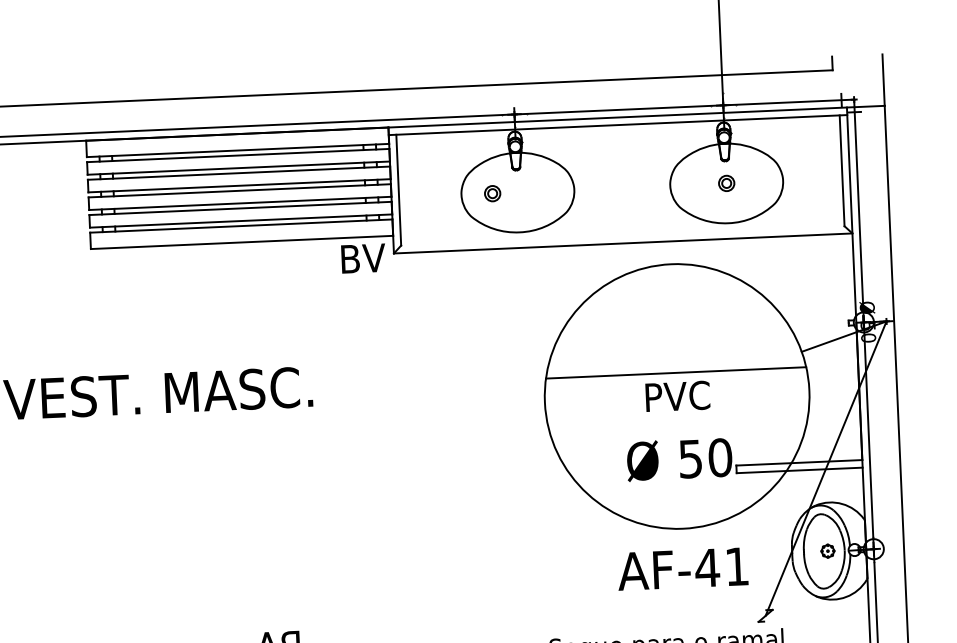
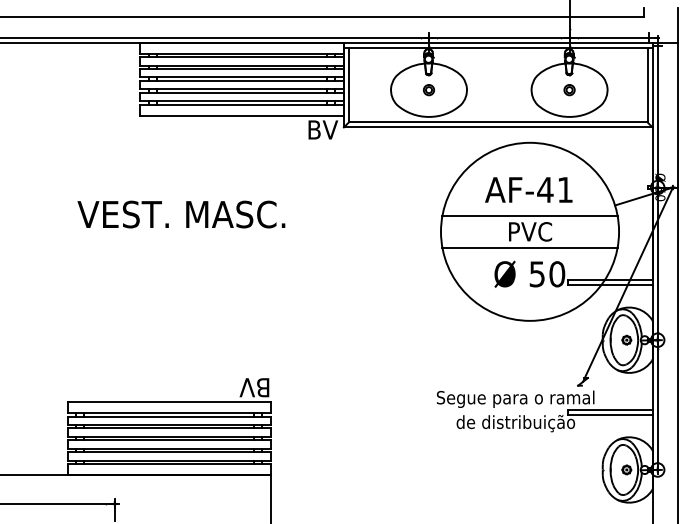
part: (491, 194) -> (428, 90), moved
line: (621, 236) -> (497, 122), added
line: (677, 419) -> (529, 247), added
text: (682, 568) -> (528, 189), moved

